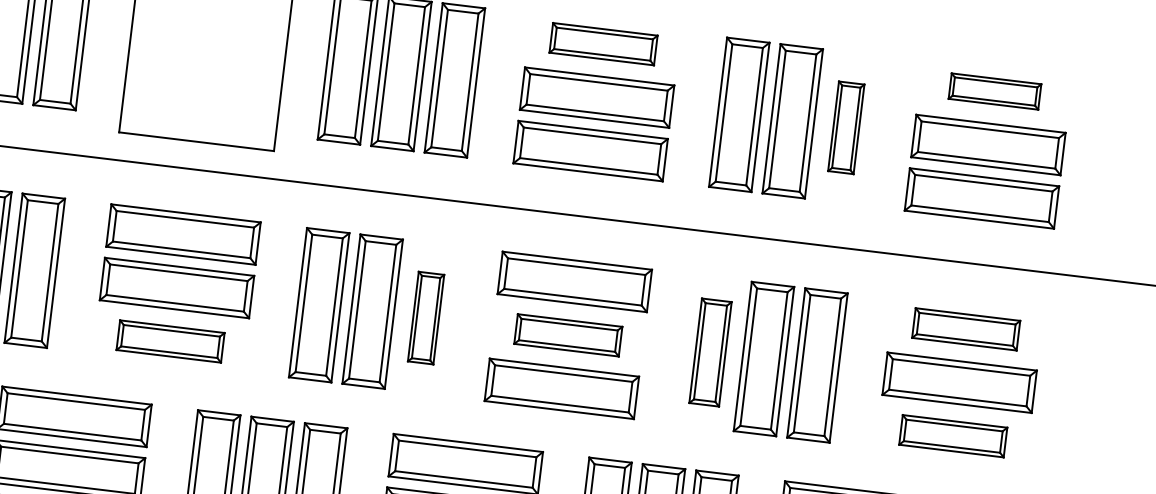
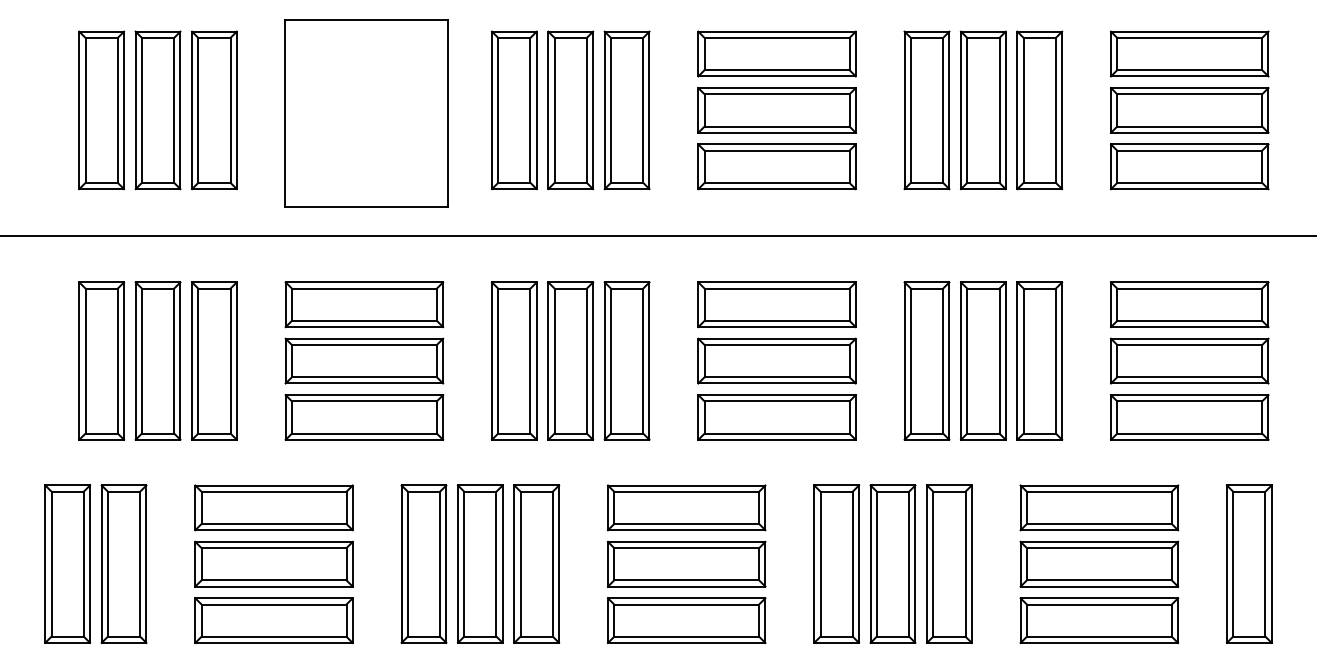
part: (603, 43) -> (776, 53), size x1.43
part: (994, 91) -> (1189, 53), size x1.67
part: (845, 127) -> (1039, 110), size x1.67
part: (425, 317) -> (626, 360), size x1.67
part: (965, 329) -> (1189, 304), size x1.43
part: (567, 334) -> (776, 360), size x1.43
part: (170, 341) -> (364, 417), size x1.43
part: (710, 351) -> (926, 360), size x1.43
part: (952, 436) -> (1189, 417), size x1.43

